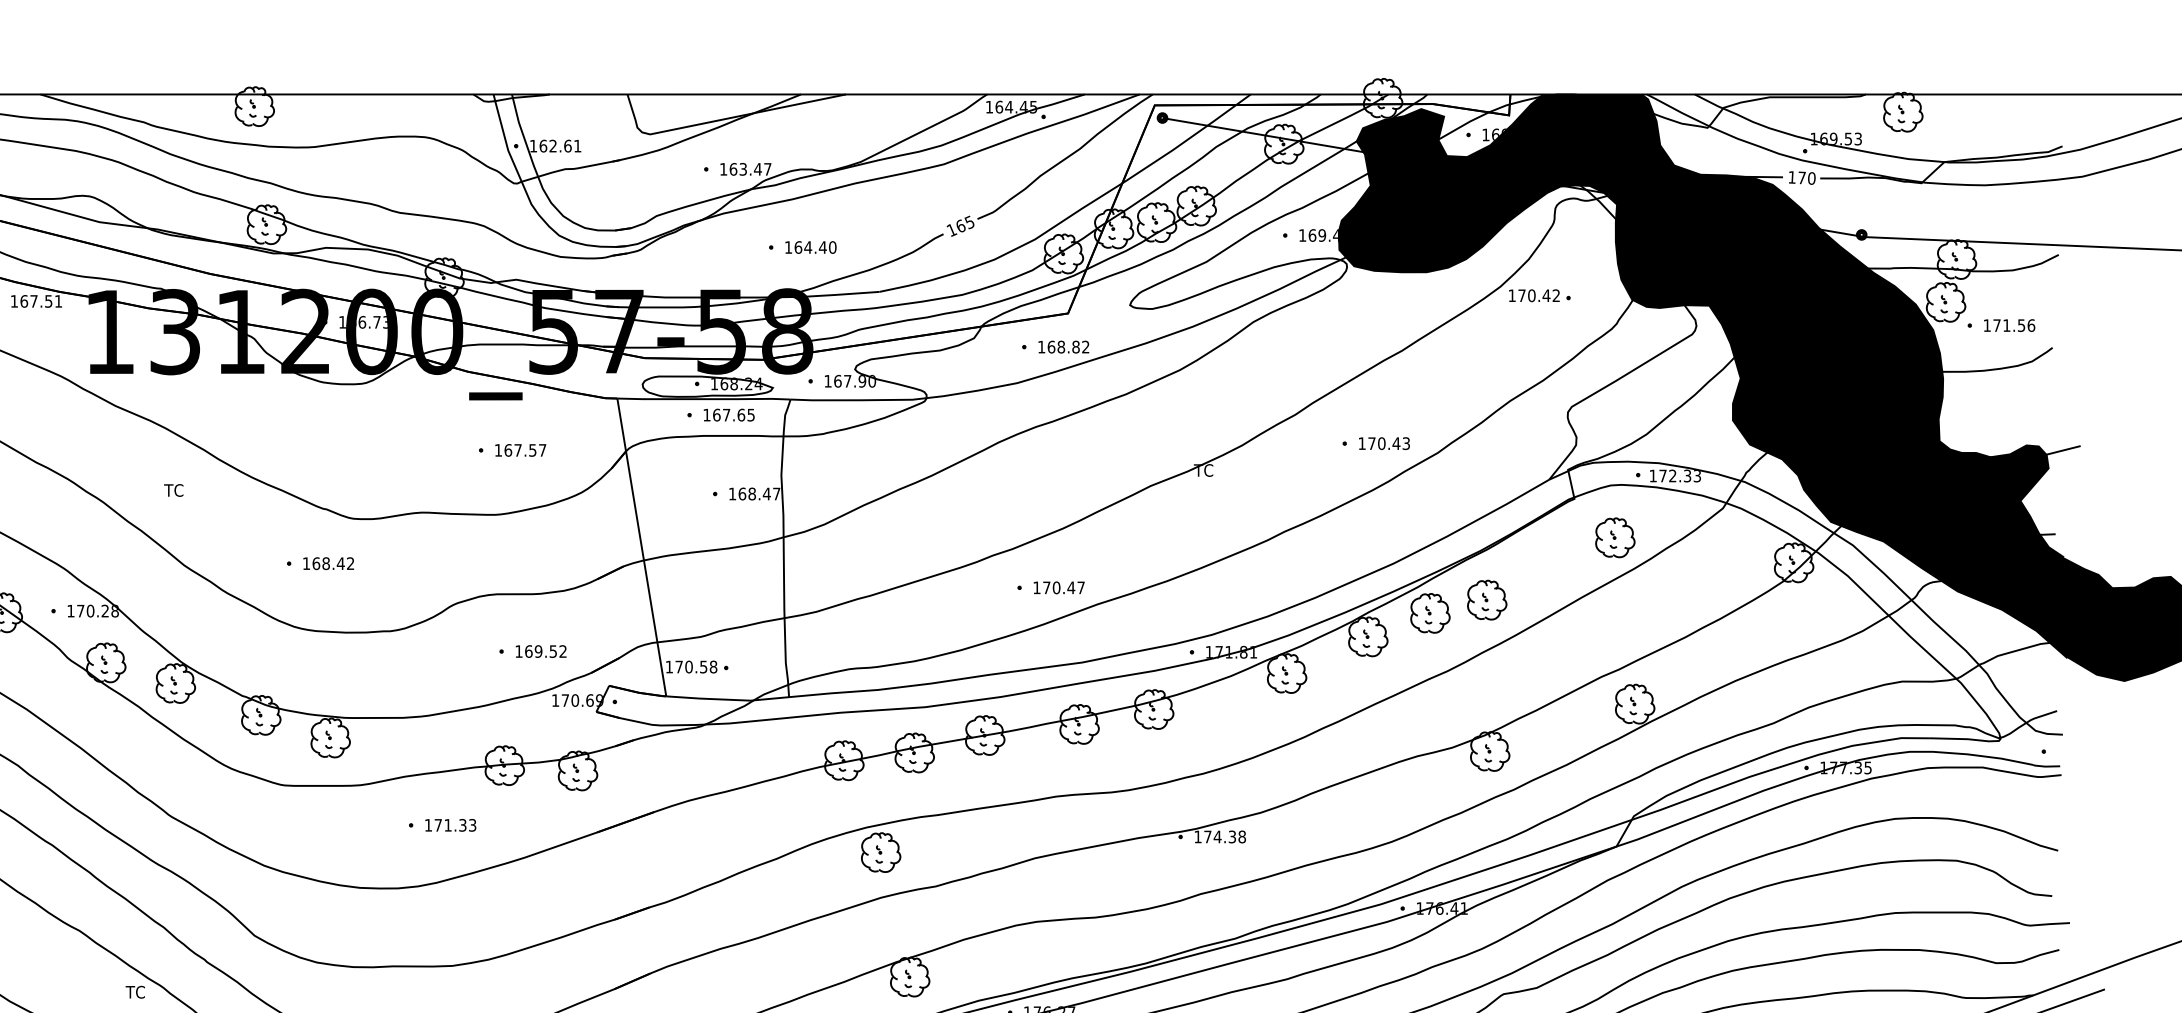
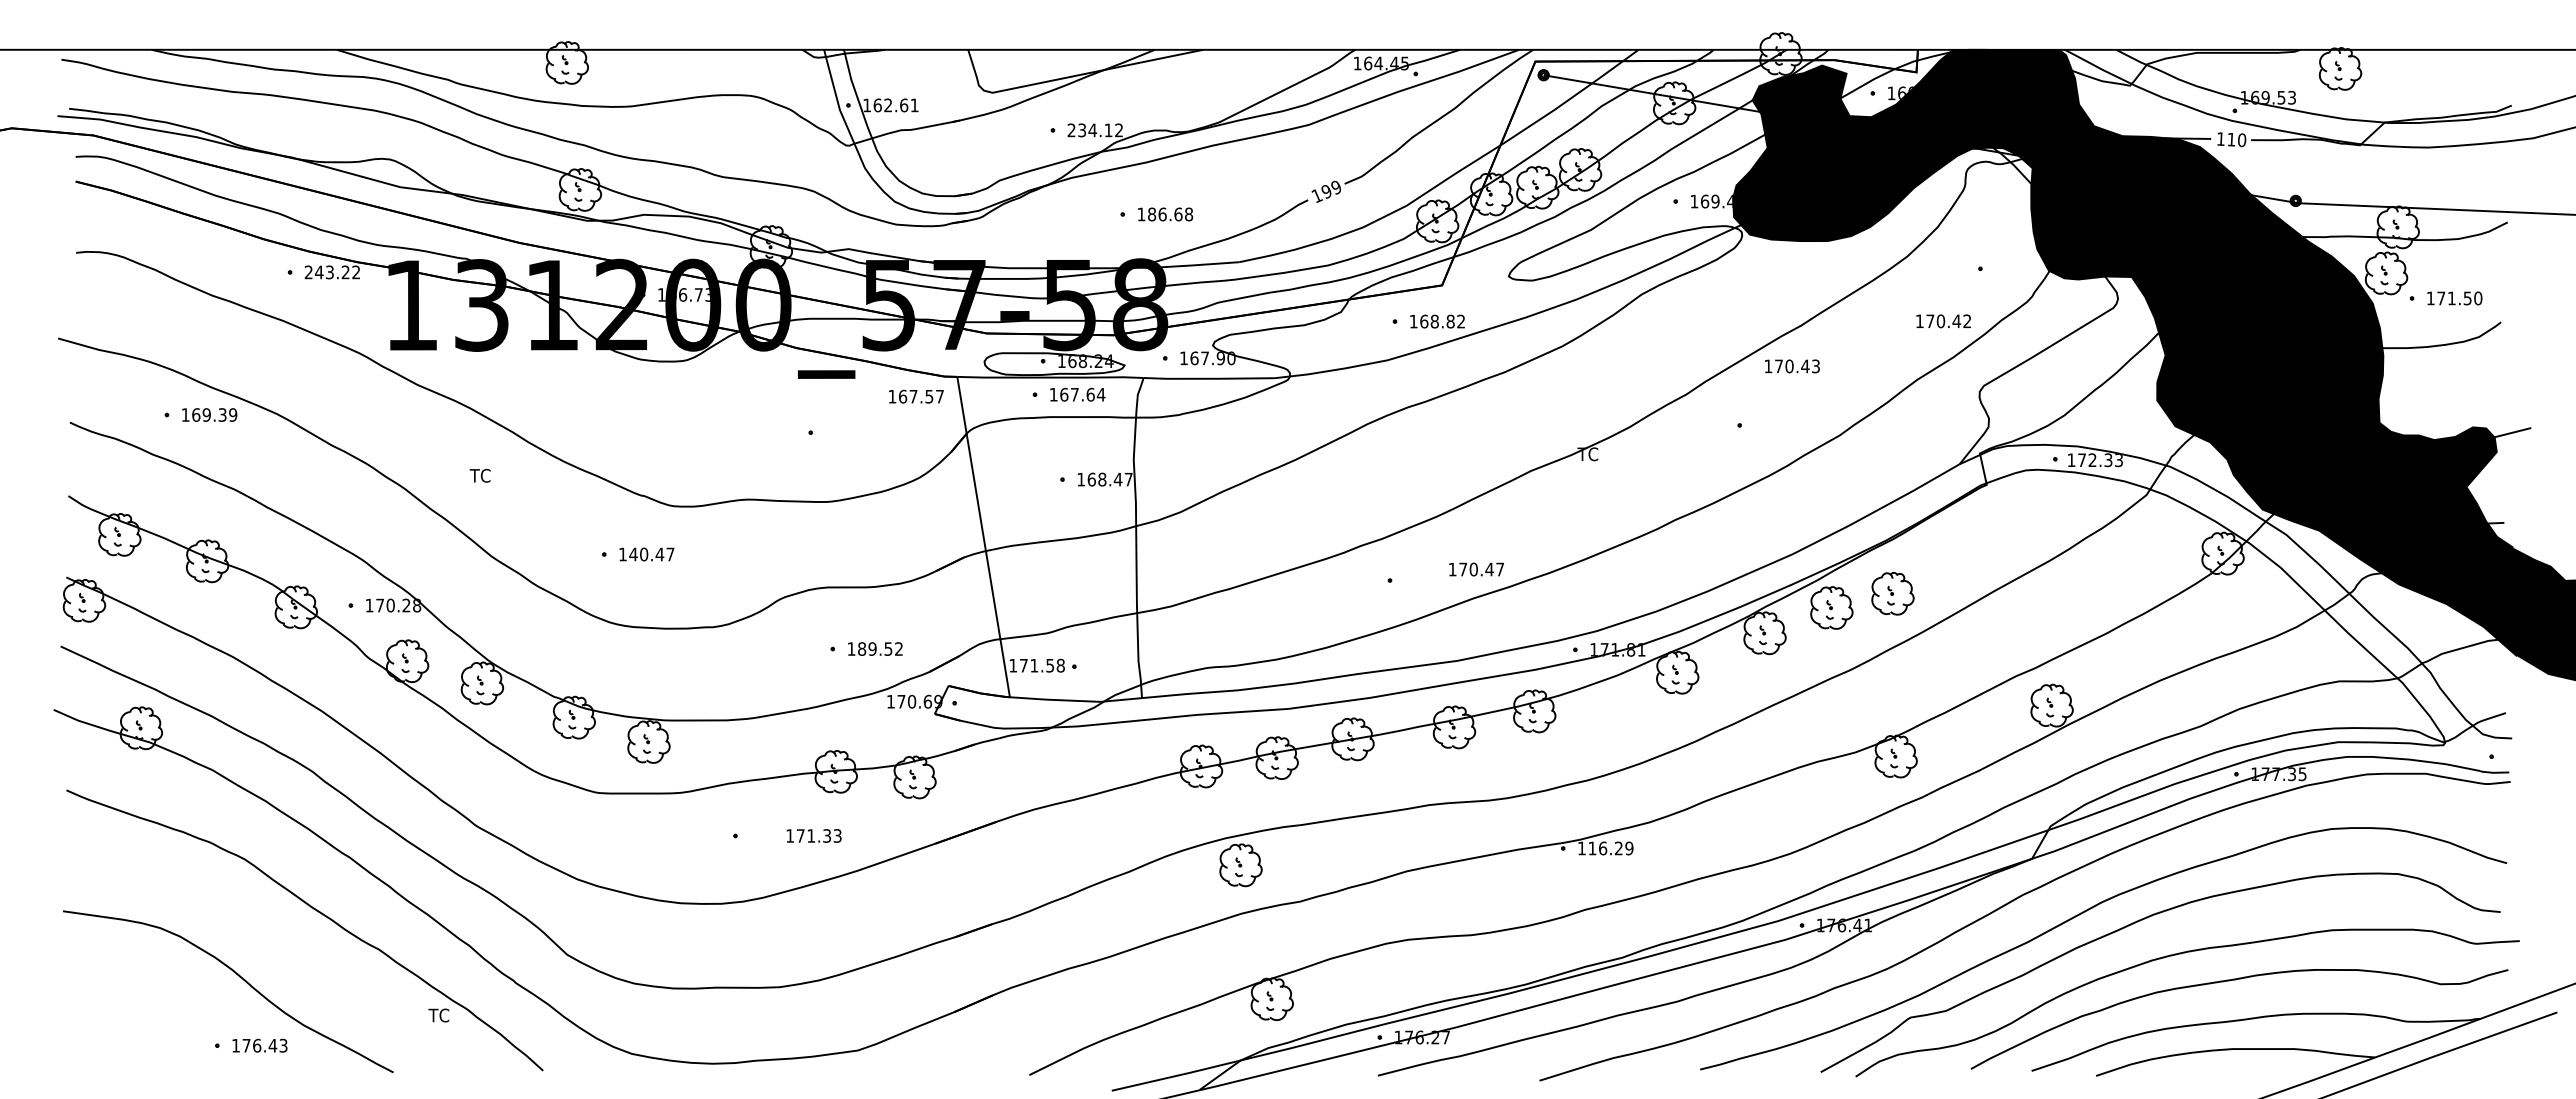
text: (744, 169) -> (1094, 130), 163.47 -> 234.12
text: (1801, 177) -> (2231, 139), 170 -> 110
text: (965, 224) -> (1331, 189), 165 -> 199
text: (815, 247) -> (1170, 214), 164.40 -> 186.68
text: (1534, 295) -> (1943, 321), moved
text: (35, 301) -> (331, 272), 167.51 -> 243.22
text: (2031, 325) -> (2478, 298), 171.56 -> 171.50
text: (750, 414) -> (1100, 394), 167.65 -> 167.64
text: (1384, 443) -> (1792, 366), moved
text: (520, 450) -> (916, 396), moved
part: (1615, 537) -> (2030, 526), removed
text: (333, 563) -> (651, 554), 168.42 -> 140.47
text: (1059, 587) -> (1476, 569), moved
text: (529, 651) -> (862, 648), 169.52 -> 189.52
text: (689, 666) -> (1034, 665), 170.58 -> 171.58
text: (450, 824) -> (813, 835), moved
text: (1224, 836) -> (1610, 848), 174.38 -> 116.29

